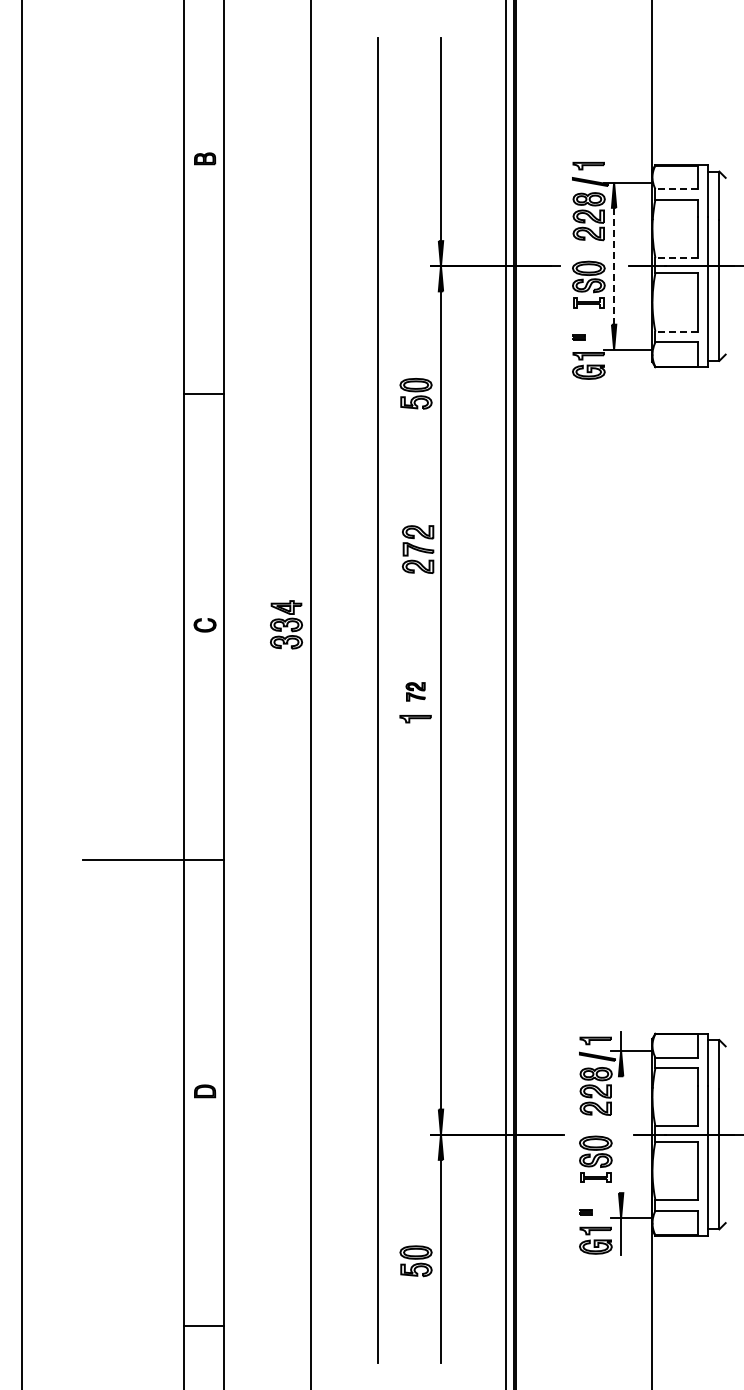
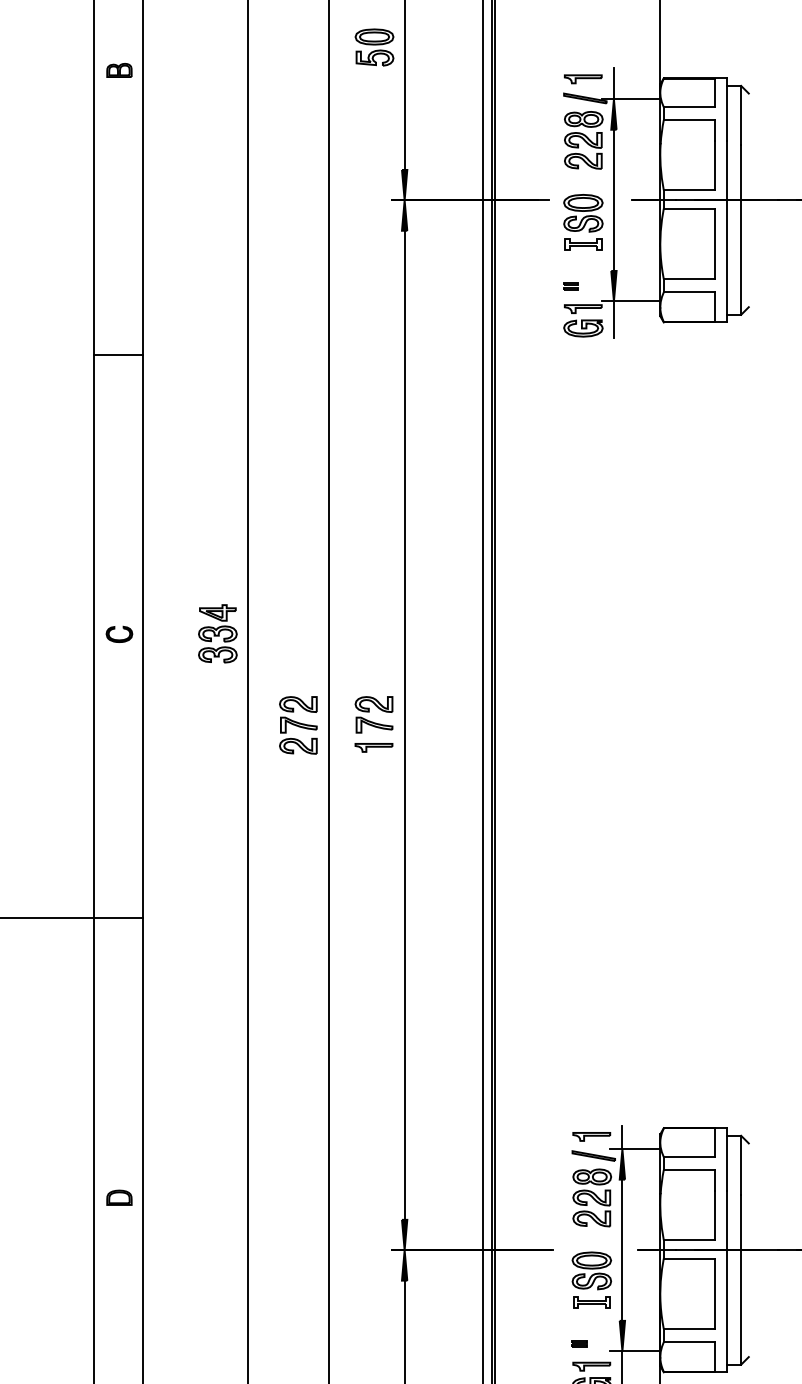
line: (614, 169) -> (614, 83), added
line: (676, 189) -> (689, 107), dashed -> solid
line: (676, 257) -> (689, 189), dashed -> solid
line: (614, 265) -> (614, 199), dashed -> solid
line: (676, 331) -> (689, 279), dashed -> solid
line: (614, 364) -> (614, 319), added
part: (415, 393) -> (373, 47), moved
part: (417, 549) -> (297, 725), moved
part: (415, 691) -> (373, 714), size x1.67
line: (621, 1134) -> (622, 1249), added

